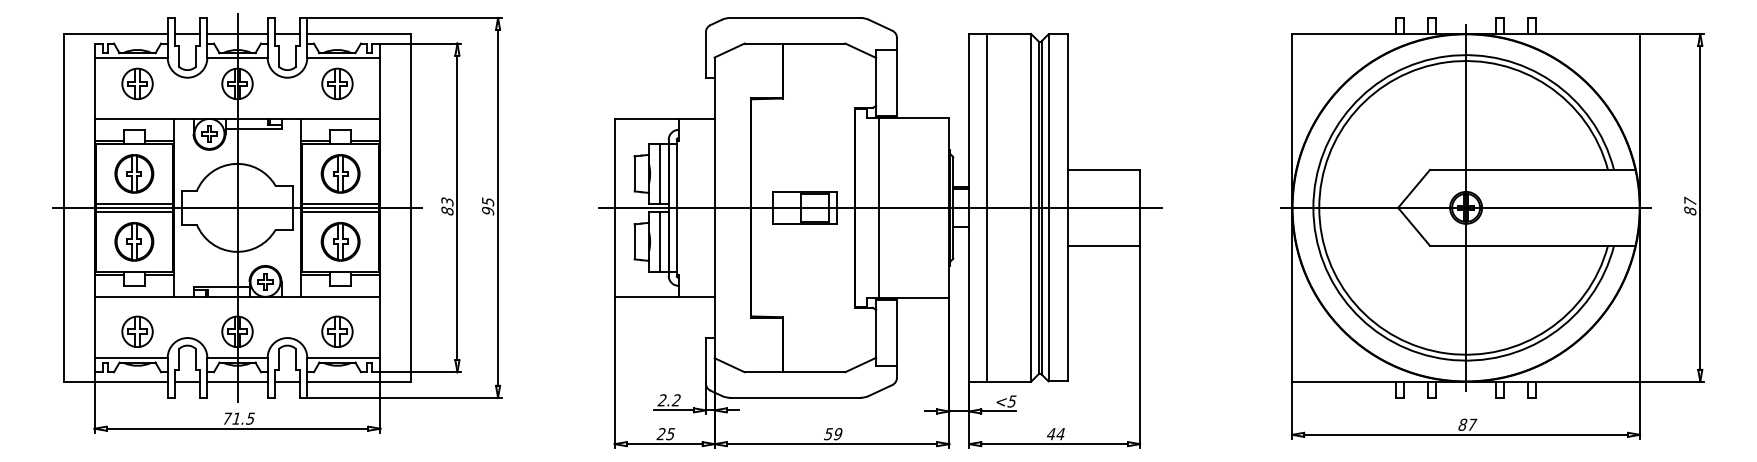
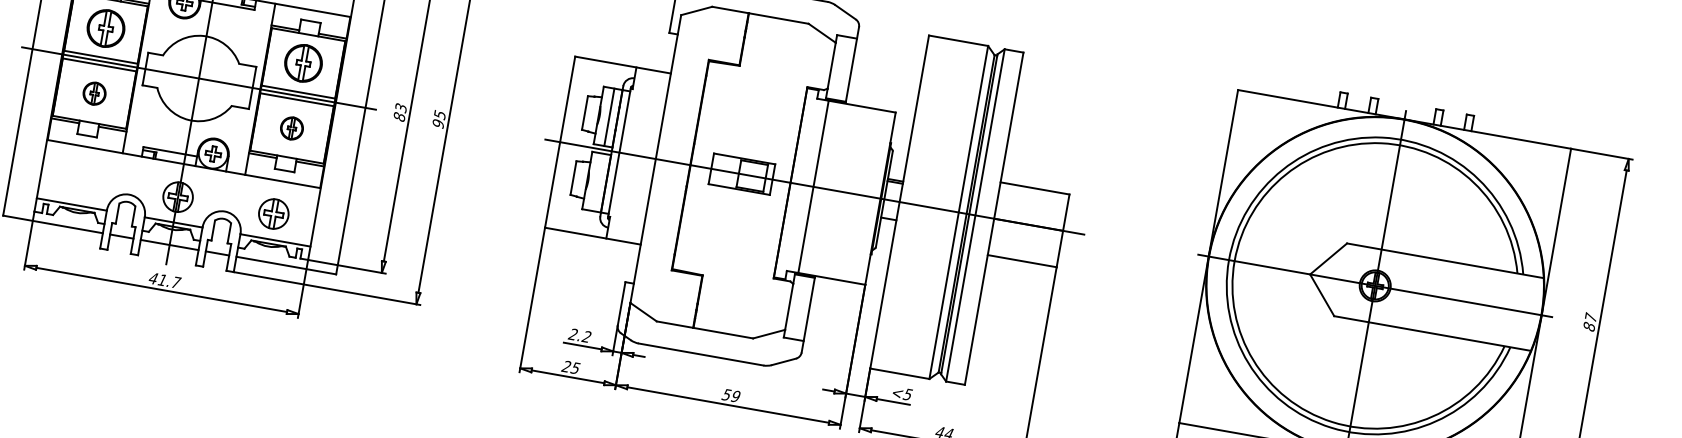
line: (987, 207) -> (917, 204), removed
part: (134, 241) -> (94, 93), size x0.6
part: (340, 241) -> (291, 128), size x0.6
line: (660, 241) -> (598, 182), removed
part: (137, 331) -> (82, 179), removed
text: (238, 418) -> (164, 280), 71.5 -> 41.7

